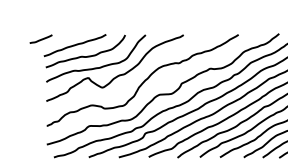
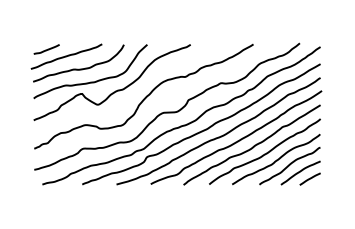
line: (40, 39) -> (46, 49), moved

